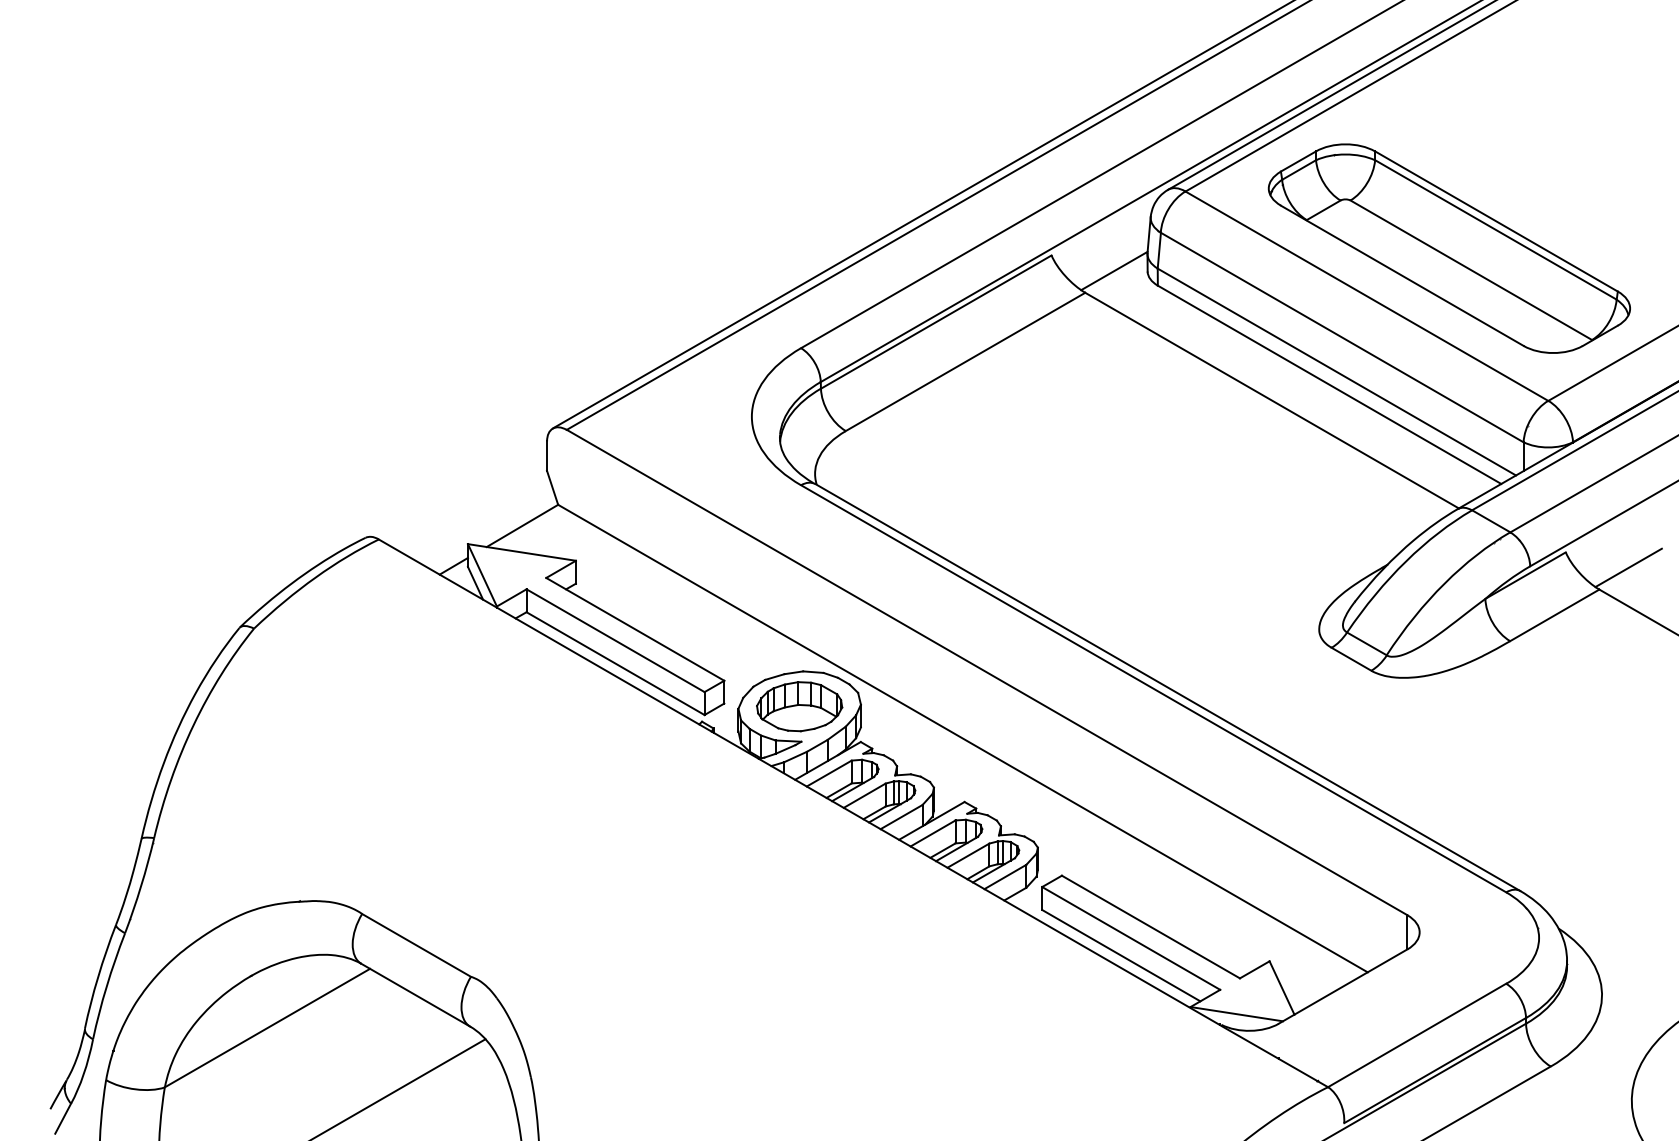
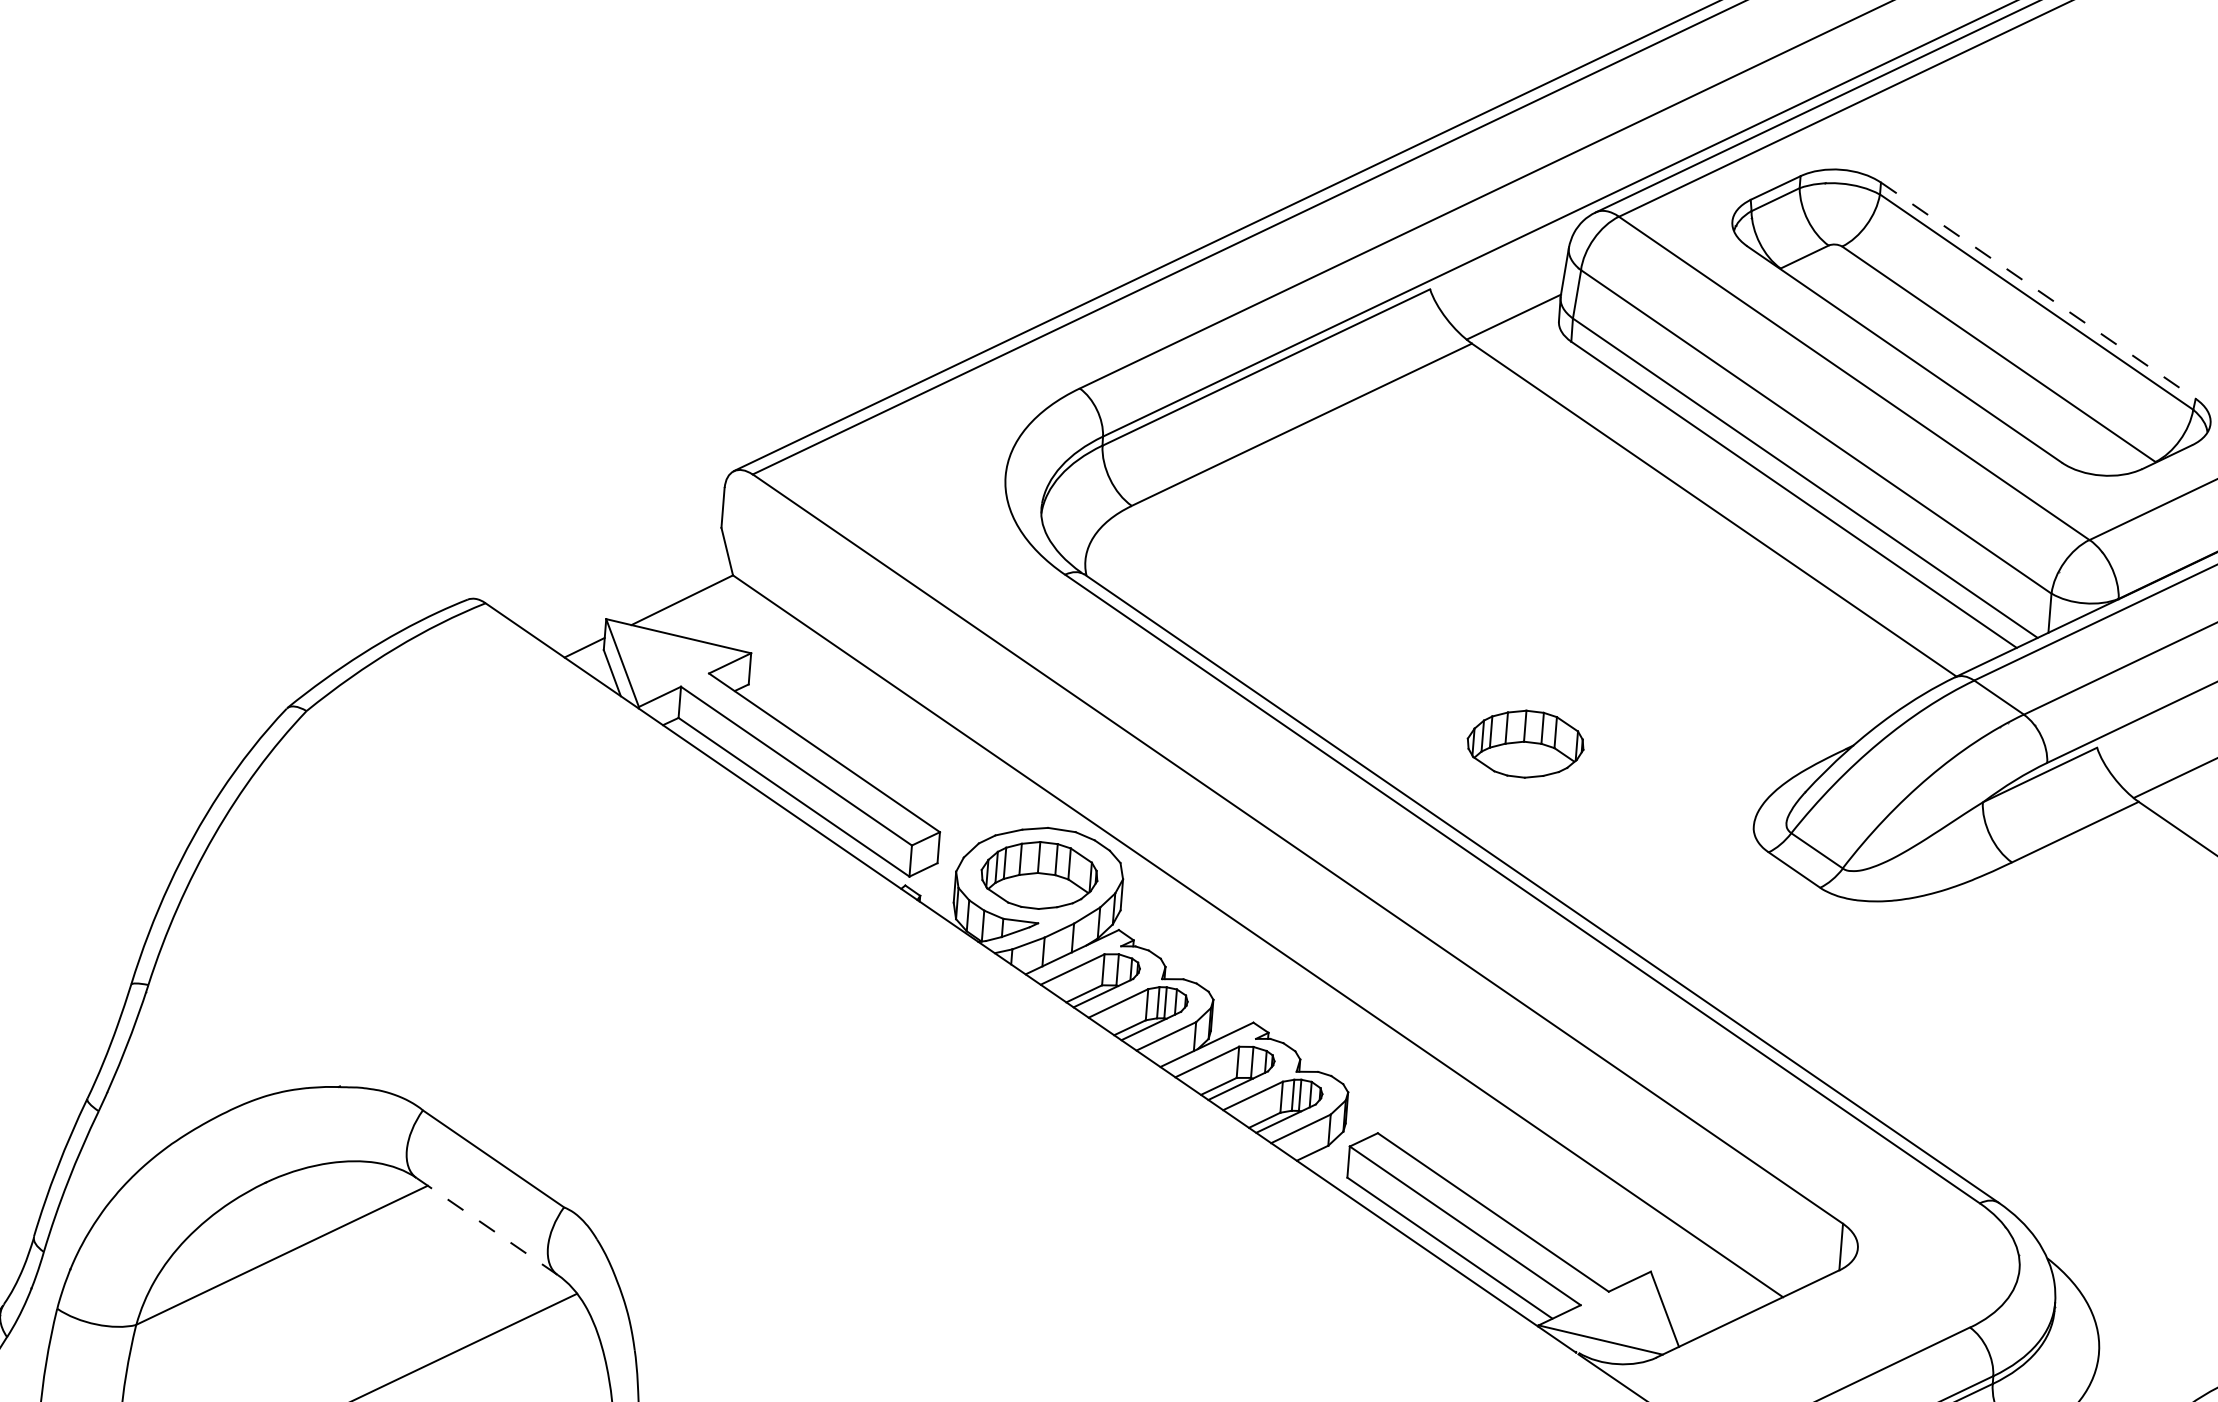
line: (1496, 221) -> (2038, 290), solid -> dashed
part: (1147, 582) -> (1525, 743), added
line: (415, 995) -> (486, 1226), solid -> dashed

